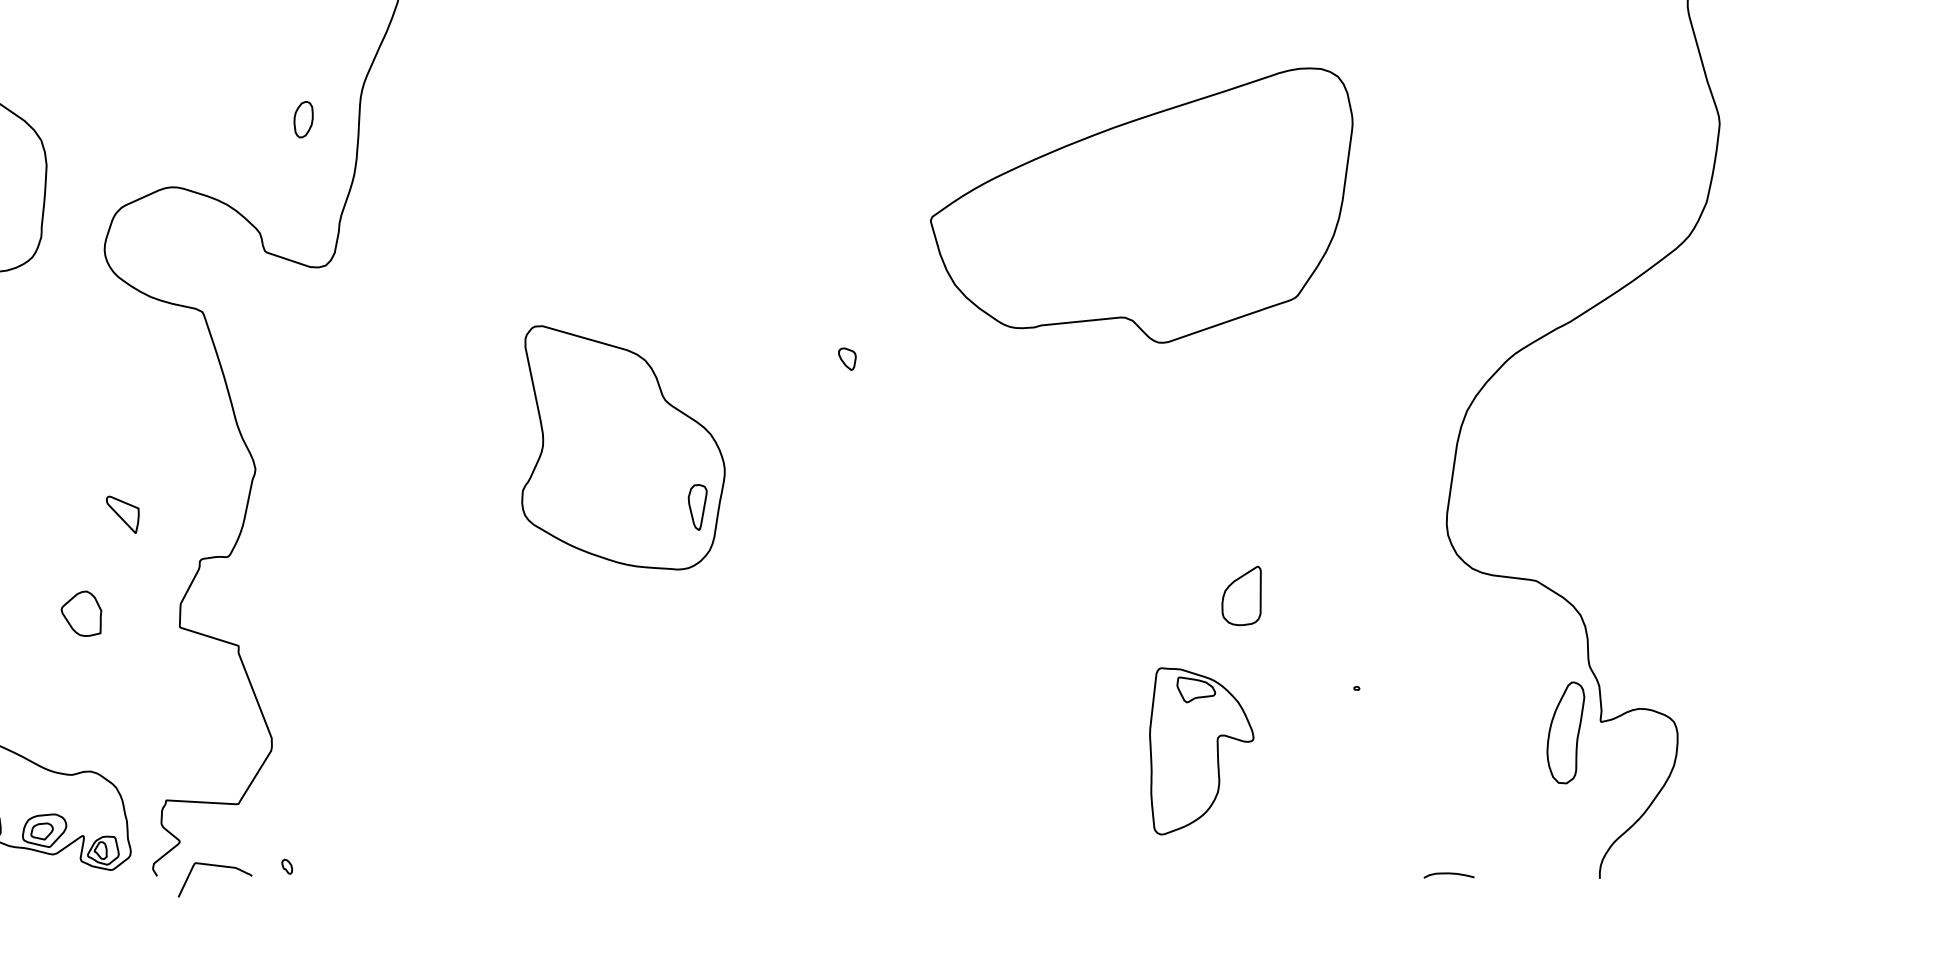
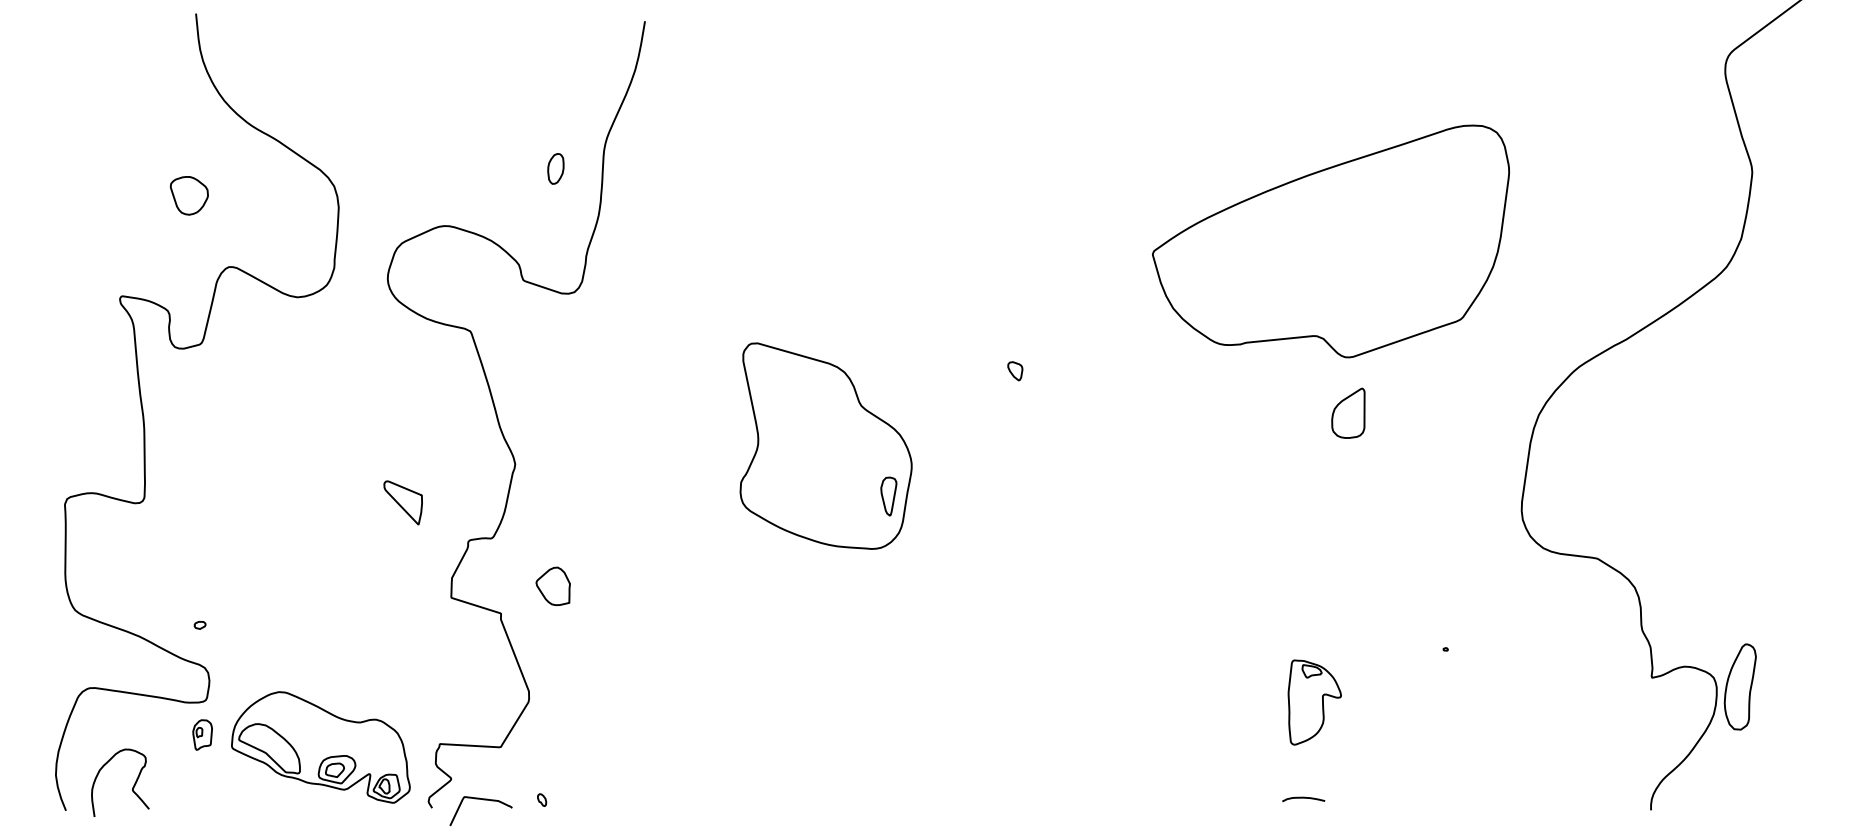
part: (1141, 205) -> (1330, 241), moved
part: (122, 514) -> (402, 502), size x1.4
part: (1241, 595) -> (1348, 412), moved
part: (80, 613) -> (552, 586), moved
part: (1564, 732) -> (1739, 686), moved
part: (1201, 751) -> (1314, 702), size x0.6
curve: (1448, 874) -> (1303, 798), moved

